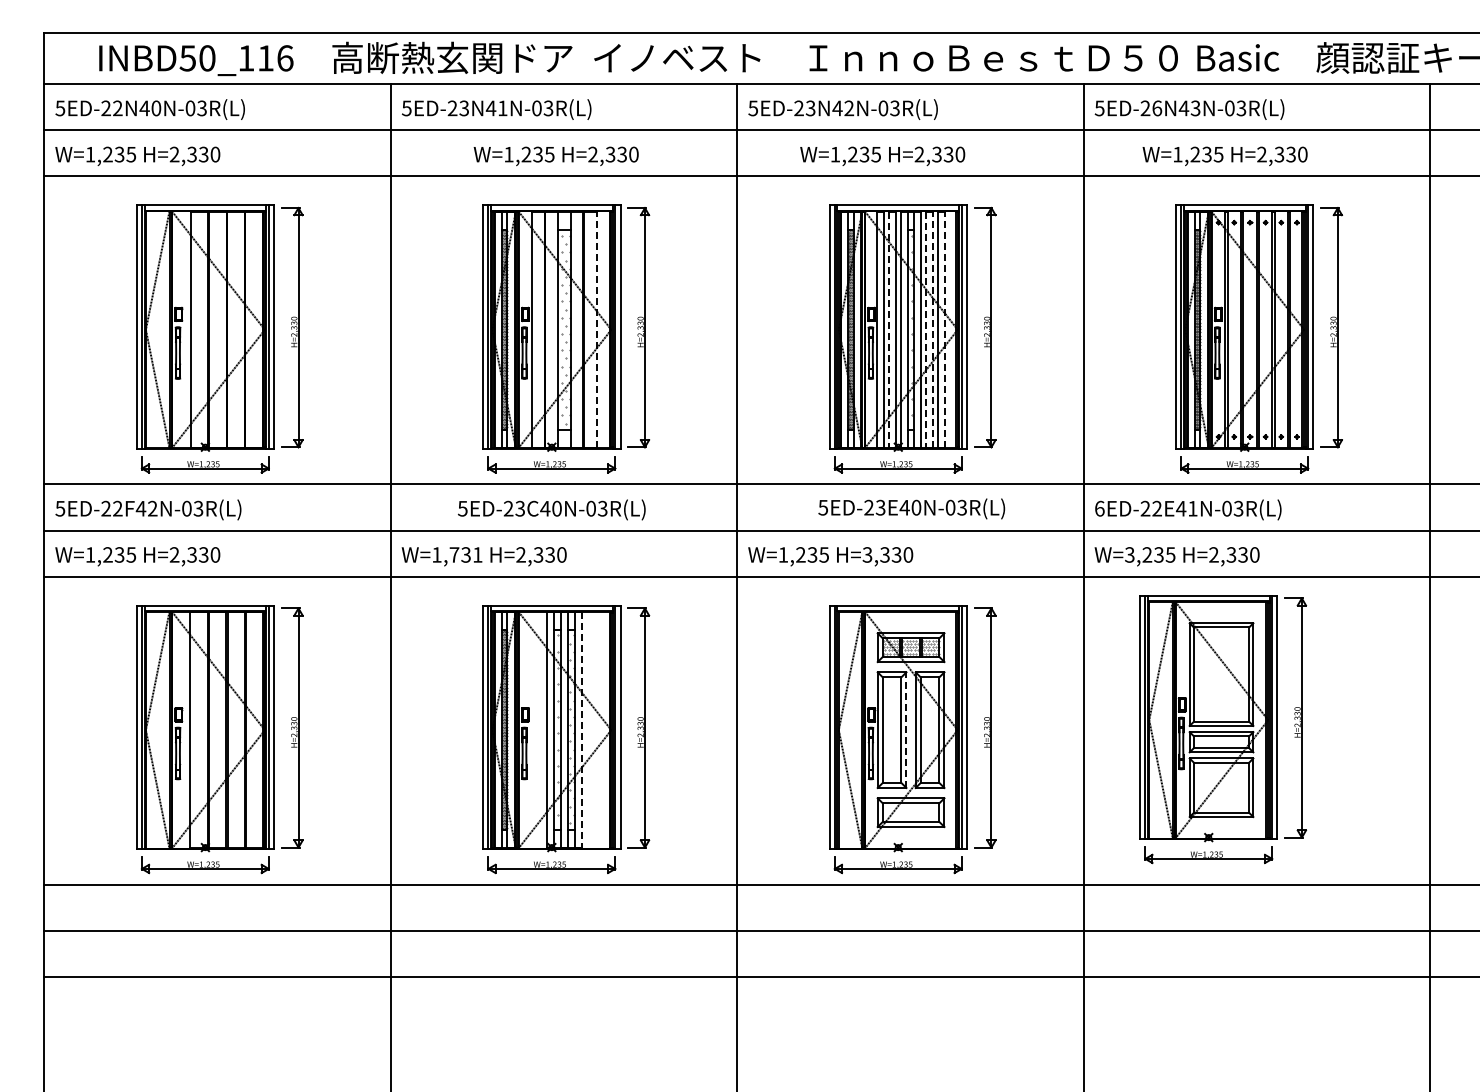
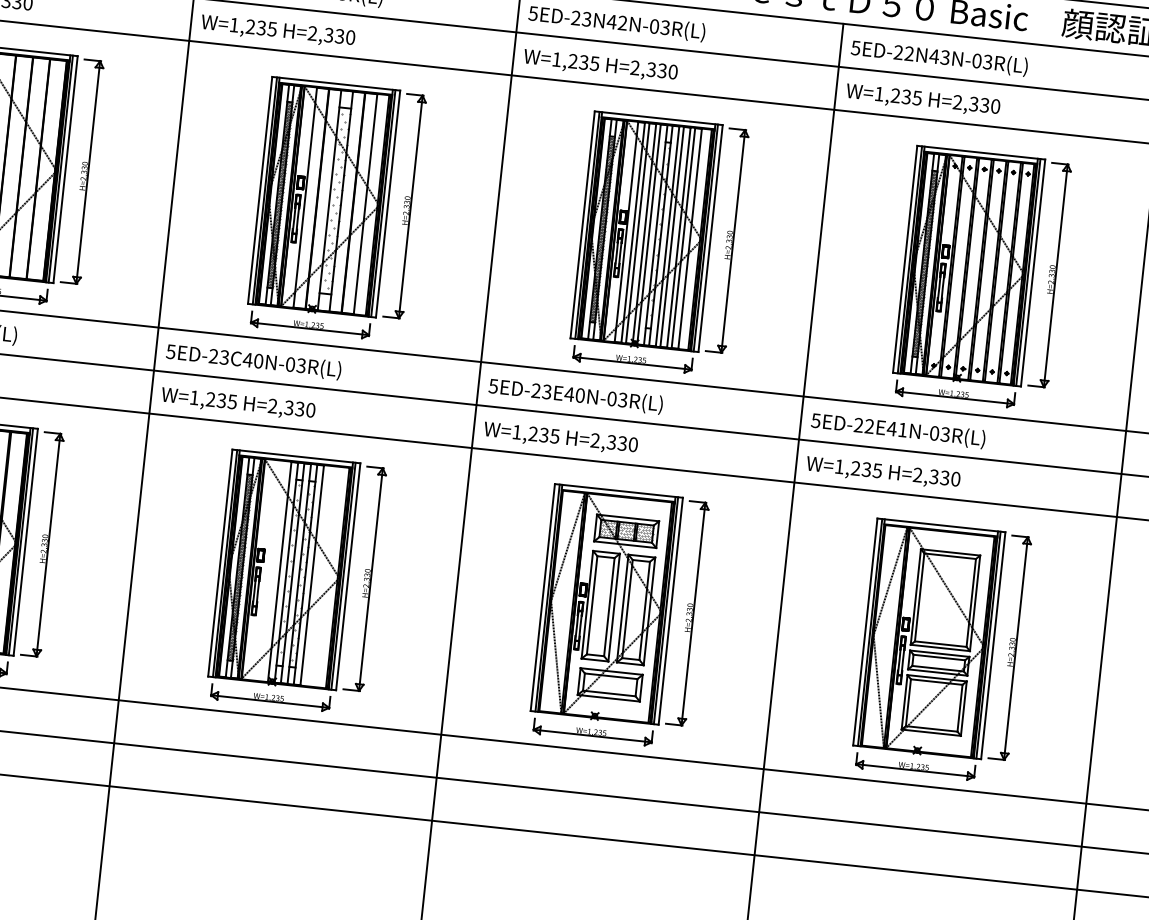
text: (1157, 108) -> (909, 53), 5ED-26N43N-03R(L) -> 5ED-22N43N-03R(L)
text: (555, 156) -> (277, 31), moved
text: (882, 156) -> (600, 66), moved
text: (1224, 156) -> (922, 100), moved
line: (596, 329) -> (365, 203), dashed -> solid
line: (933, 329) -> (679, 237), dashed -> solid
line: (945, 329) -> (690, 238), dashed -> solid
line: (889, 330) -> (638, 233), dashed -> solid
line: (926, 330) -> (672, 237), dashed -> solid
text: (911, 508) -> (575, 395), moved
text: (1099, 508) -> (815, 420), 6ED-22E41N-03R(L) -> 5ED-22E41N-03R(L)
text: (551, 509) -> (253, 361), moved
text: (465, 554) -> (221, 400), W=1,731 -> W=1,235
text: (867, 554) -> (595, 440), H=3,330 -> H=2,330
text: (1129, 554) -> (839, 466), W=3,235 -> W=1,235
part: (1223, 729) -> (941, 651), moved
line: (582, 730) -> (312, 575), dashed -> solid
line: (906, 730) -> (614, 607), dashed -> solid

